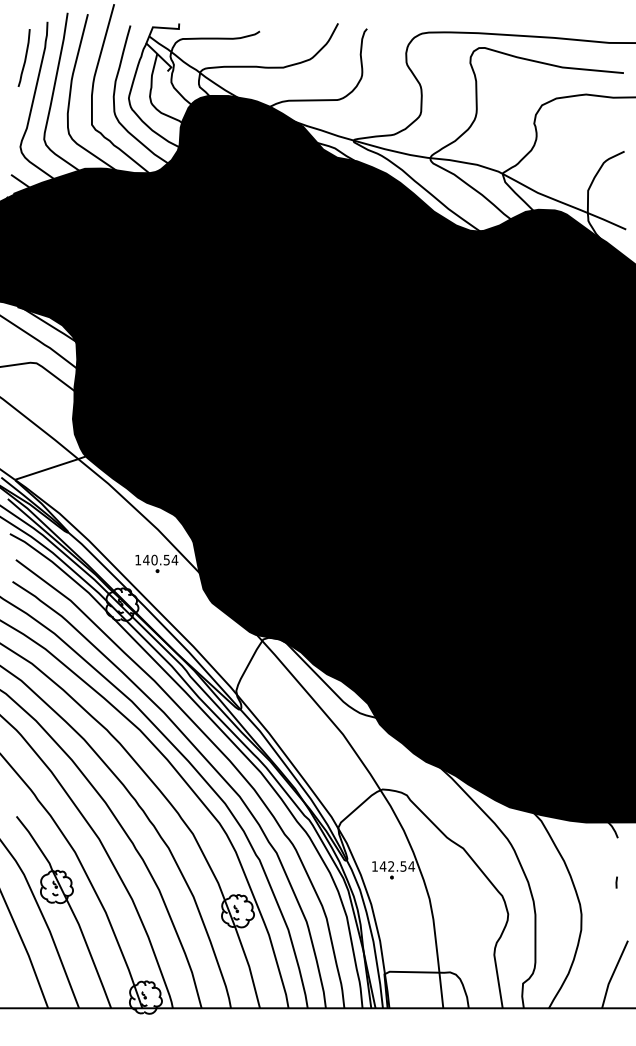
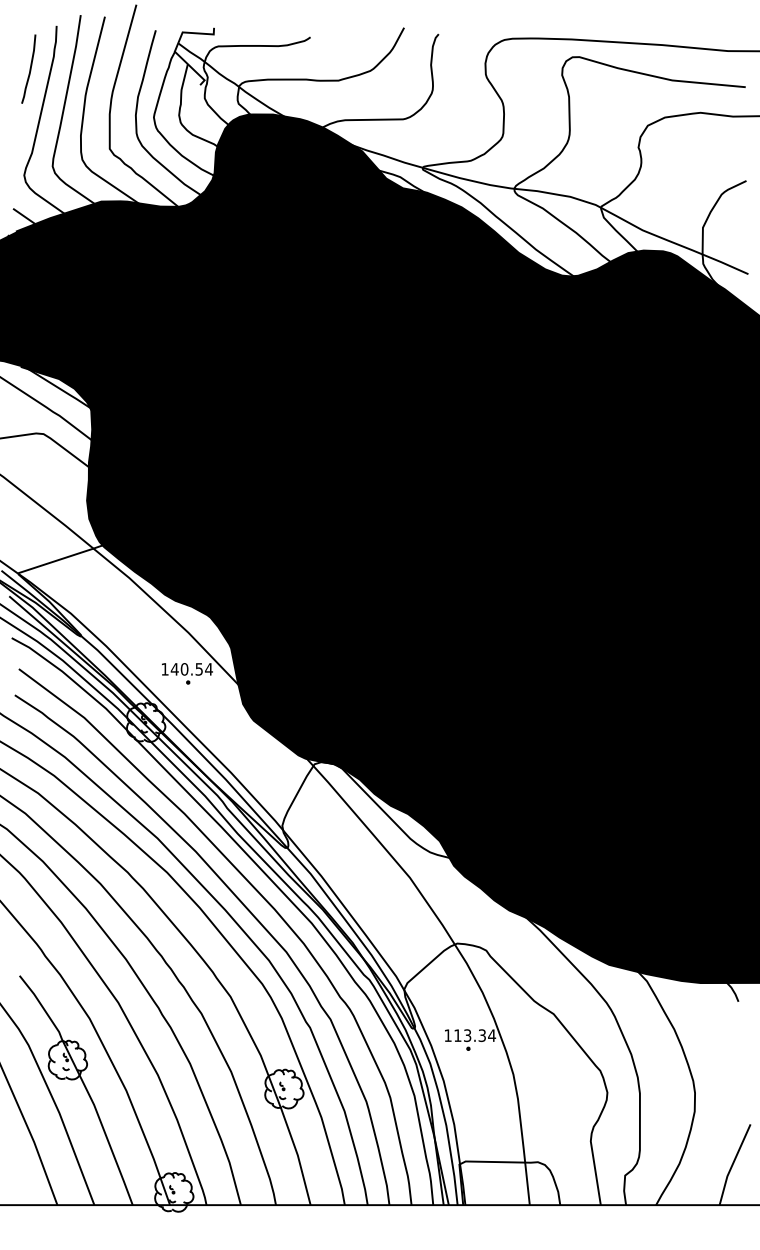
text: (392, 866) -> (469, 1035), 142.54 -> 113.34
line: (616, 882) -> (736, 1054), removed

